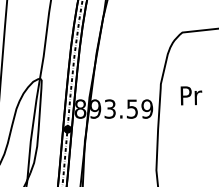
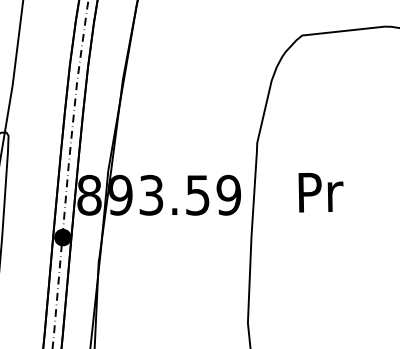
text: (191, 95) -> (321, 191), moved

